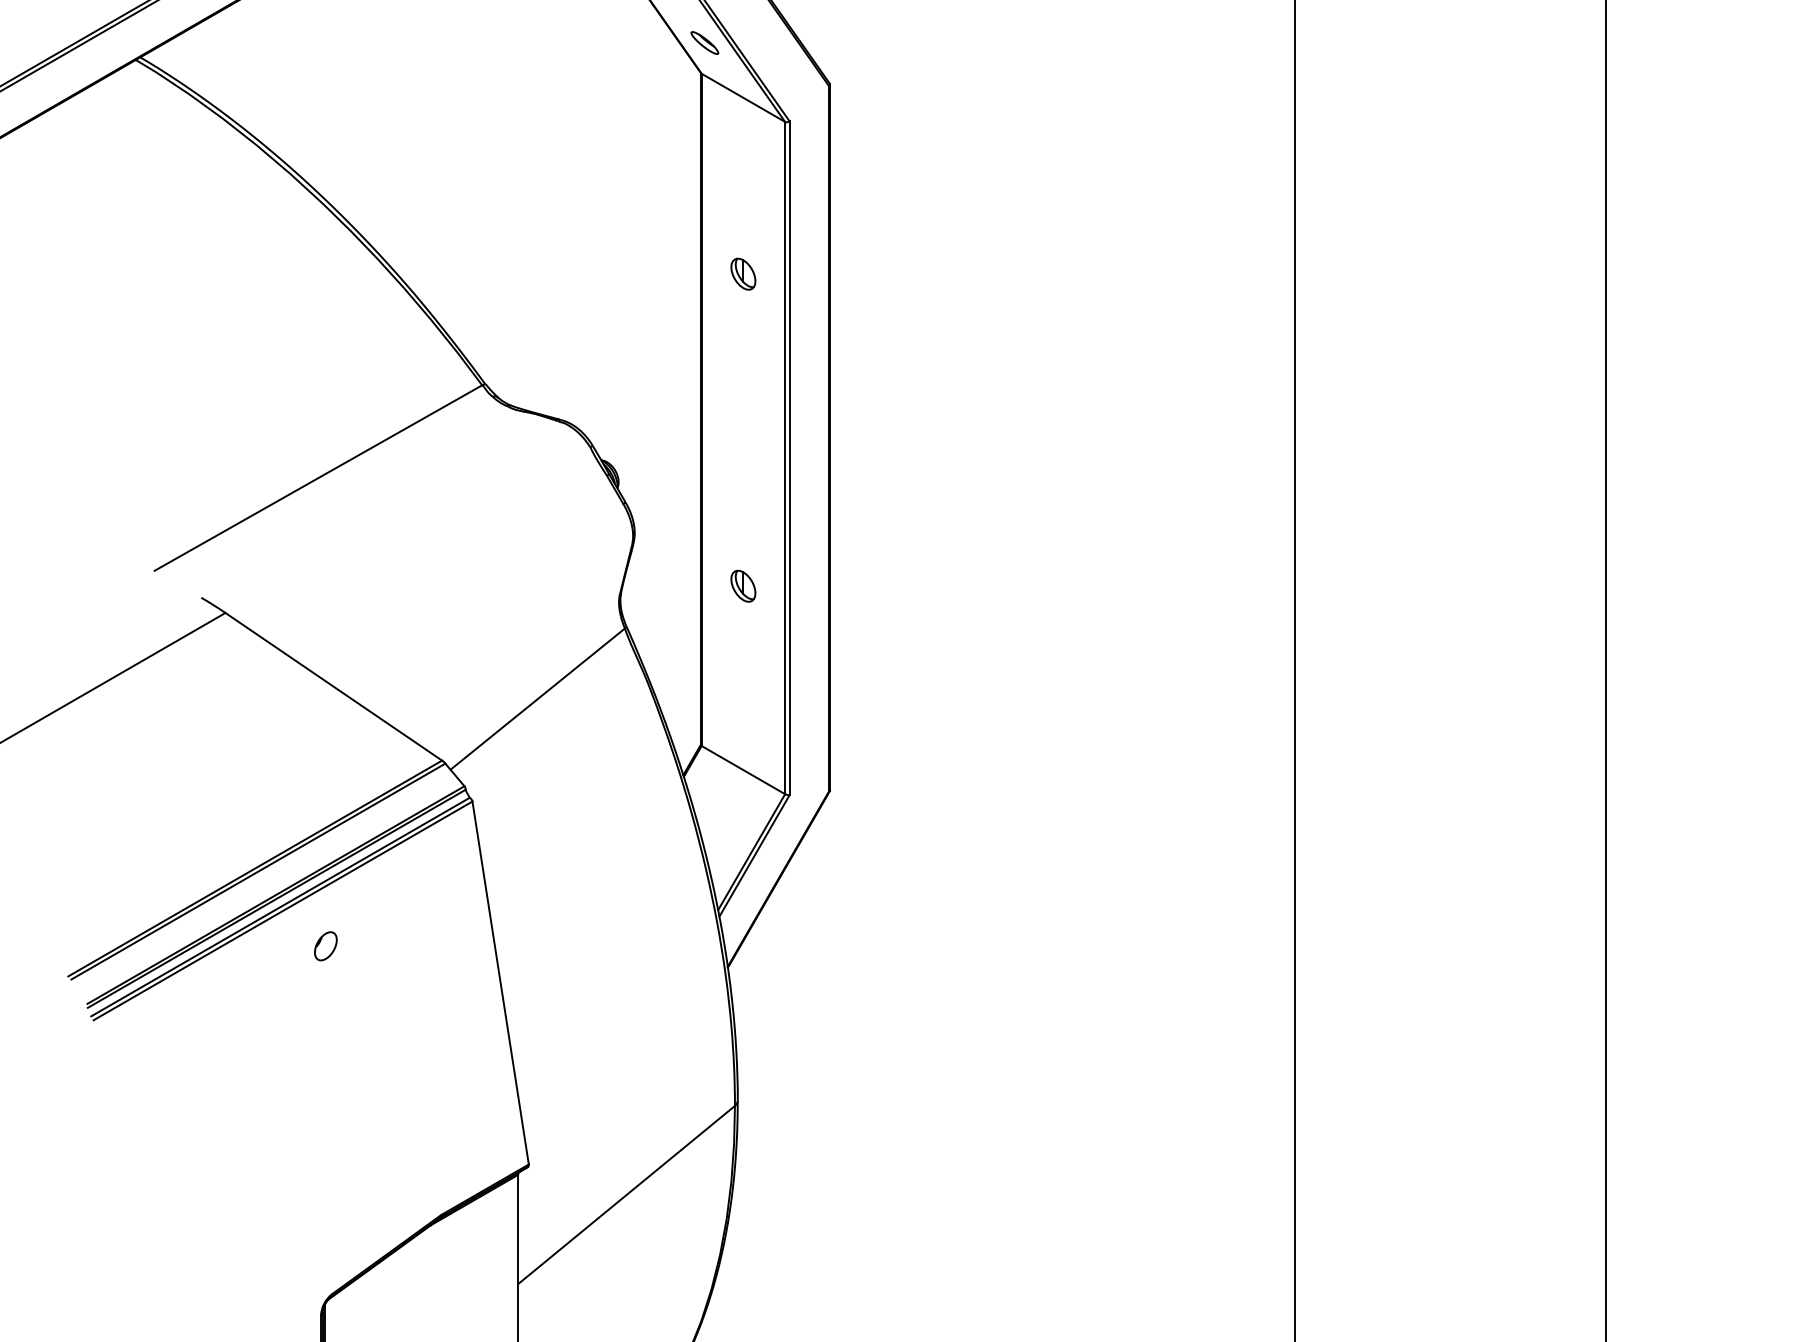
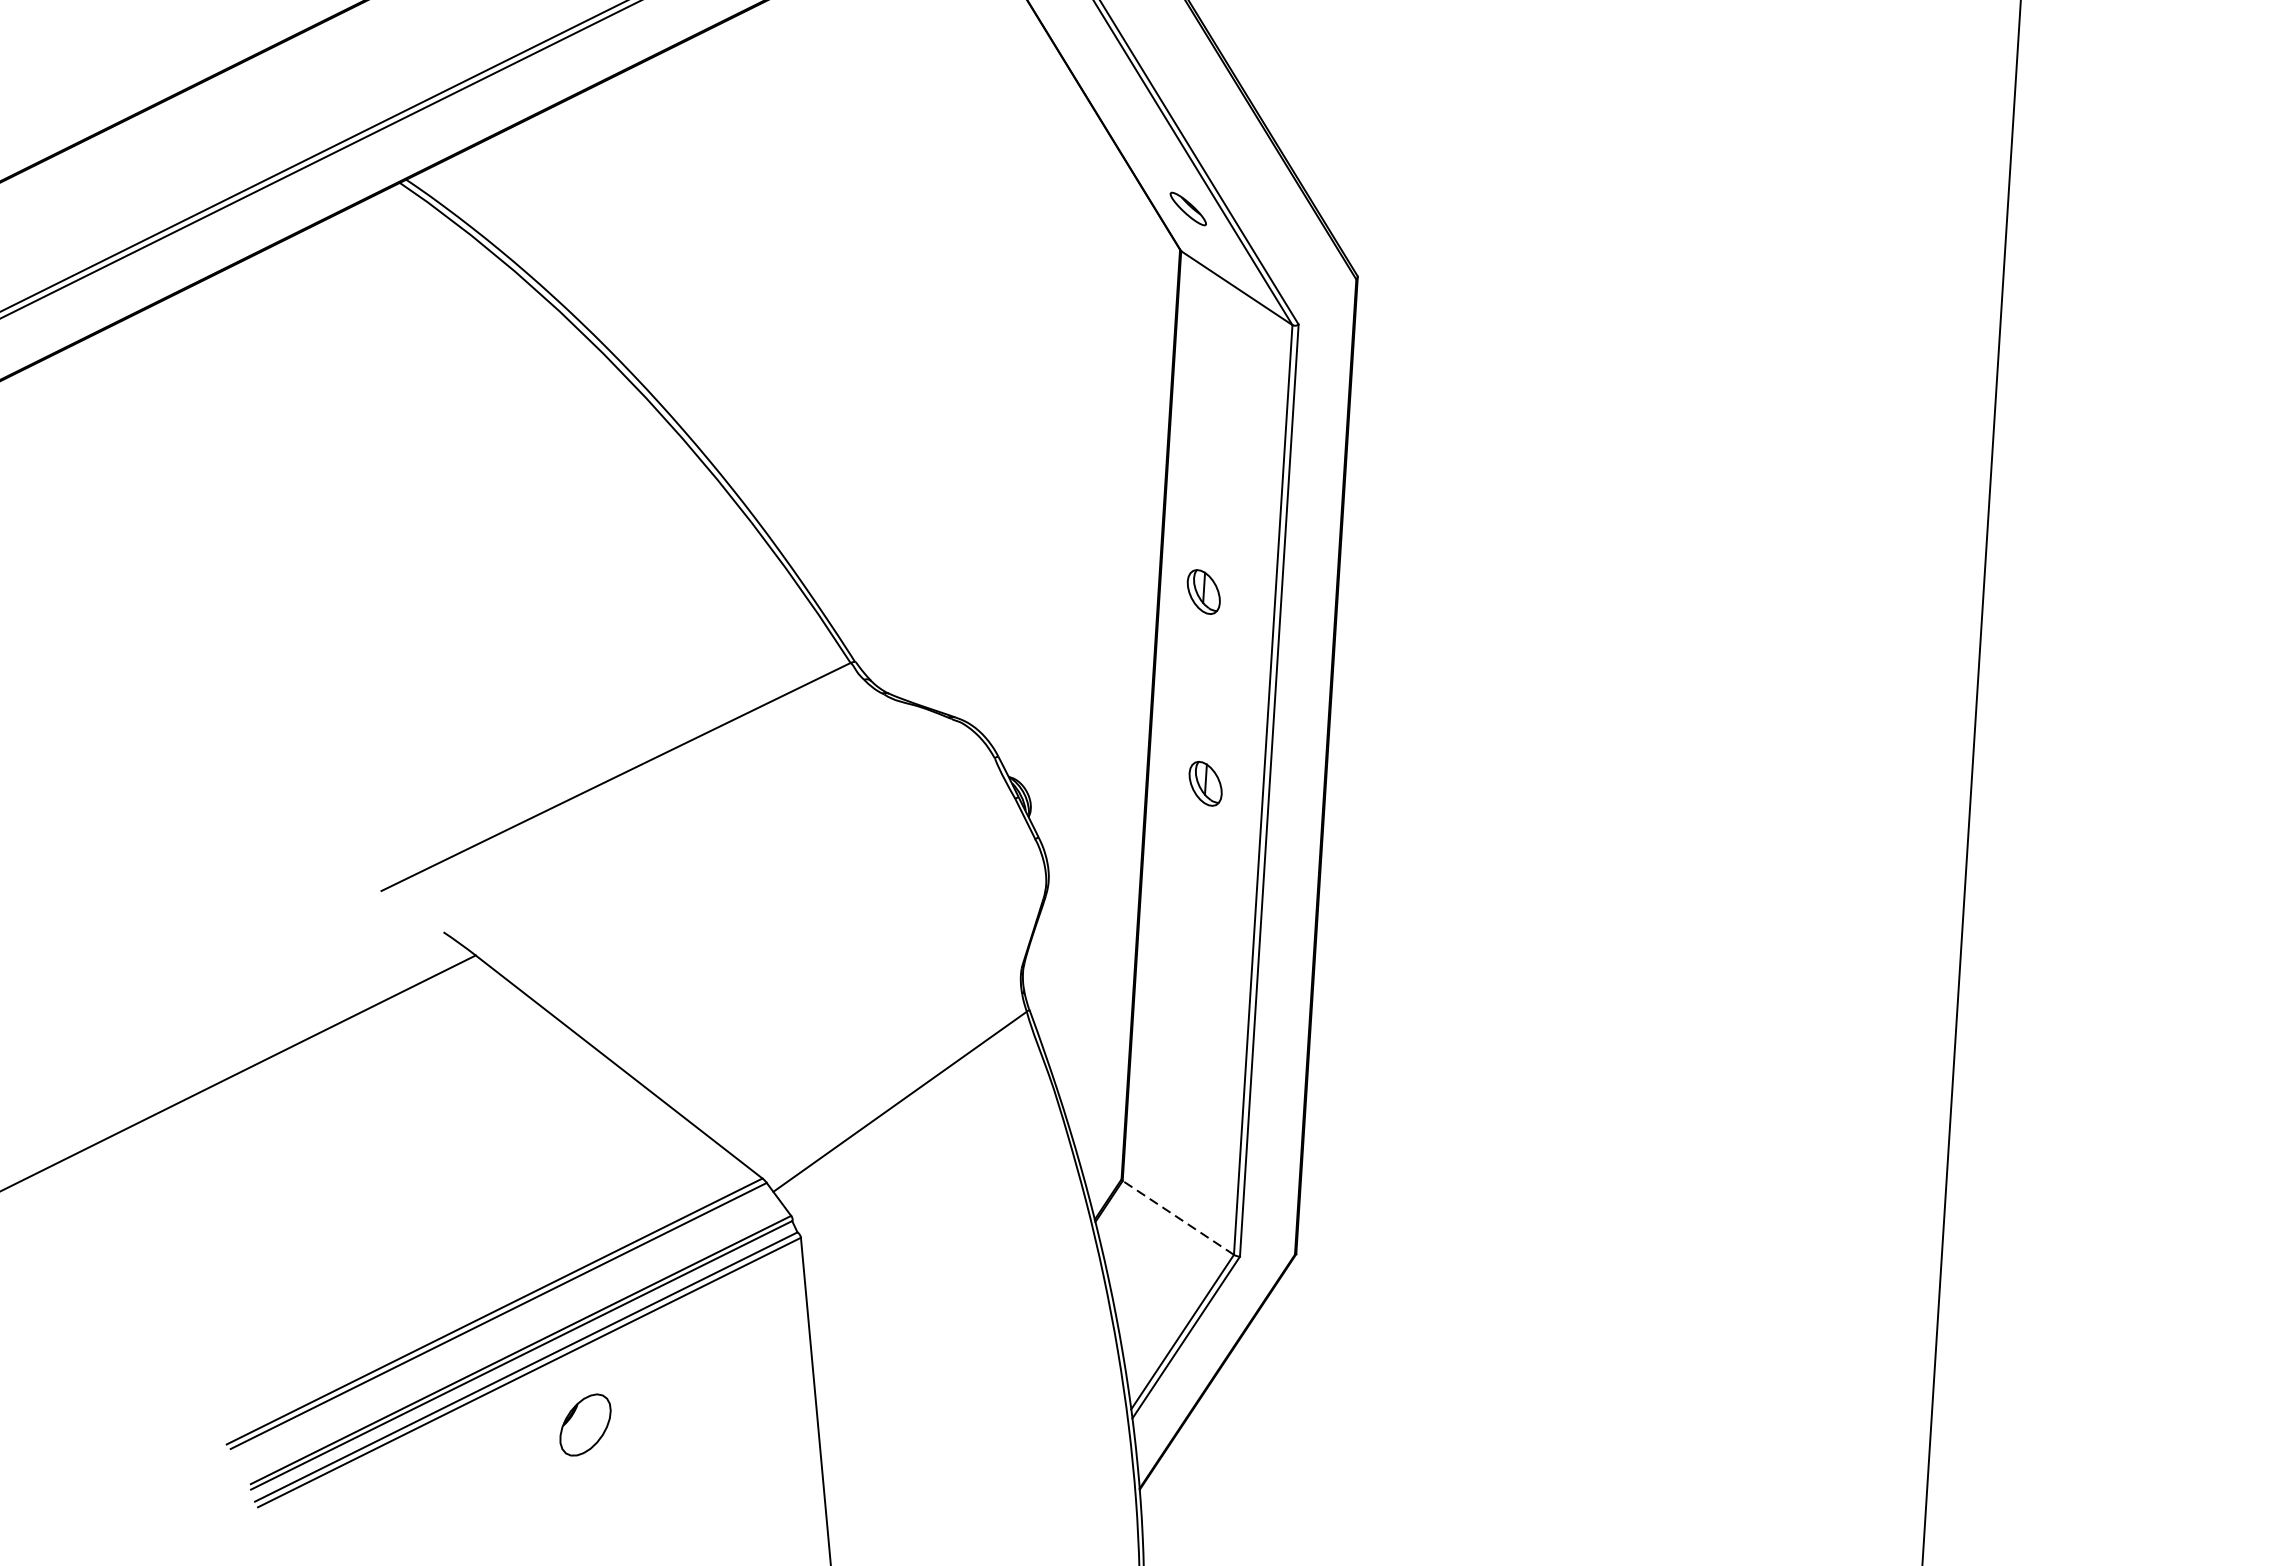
part: (743, 273) -> (1204, 591), moved
part: (743, 585) -> (1205, 782), moved
line: (742, 769) -> (1177, 1216), solid -> dashed
part: (325, 946) -> (585, 1425), size x1.6

